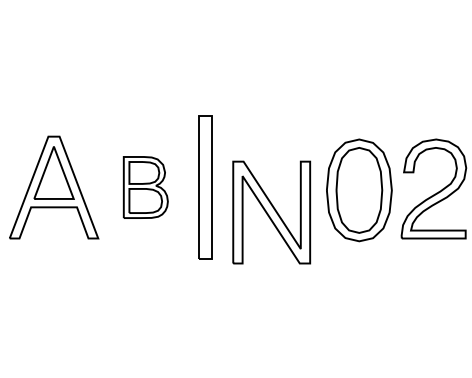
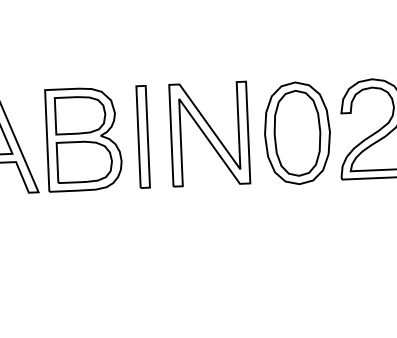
part: (145, 187) -> (83, 139), size x1.67
part: (204, 187) -> (142, 136), size x0.71
part: (271, 212) -> (209, 134), moved

